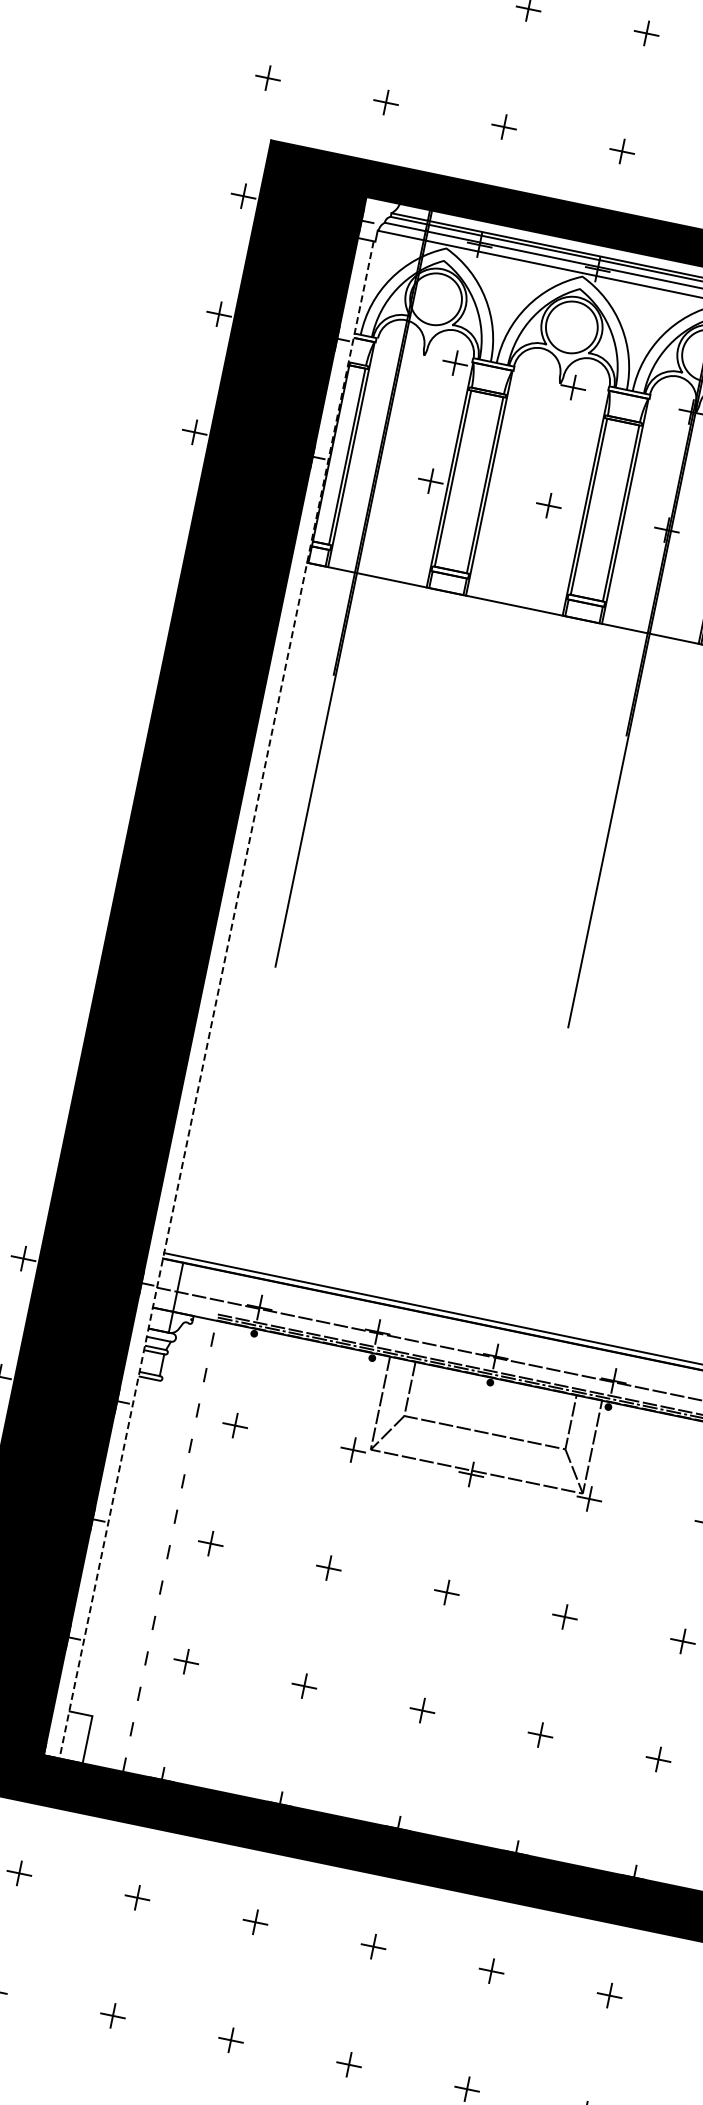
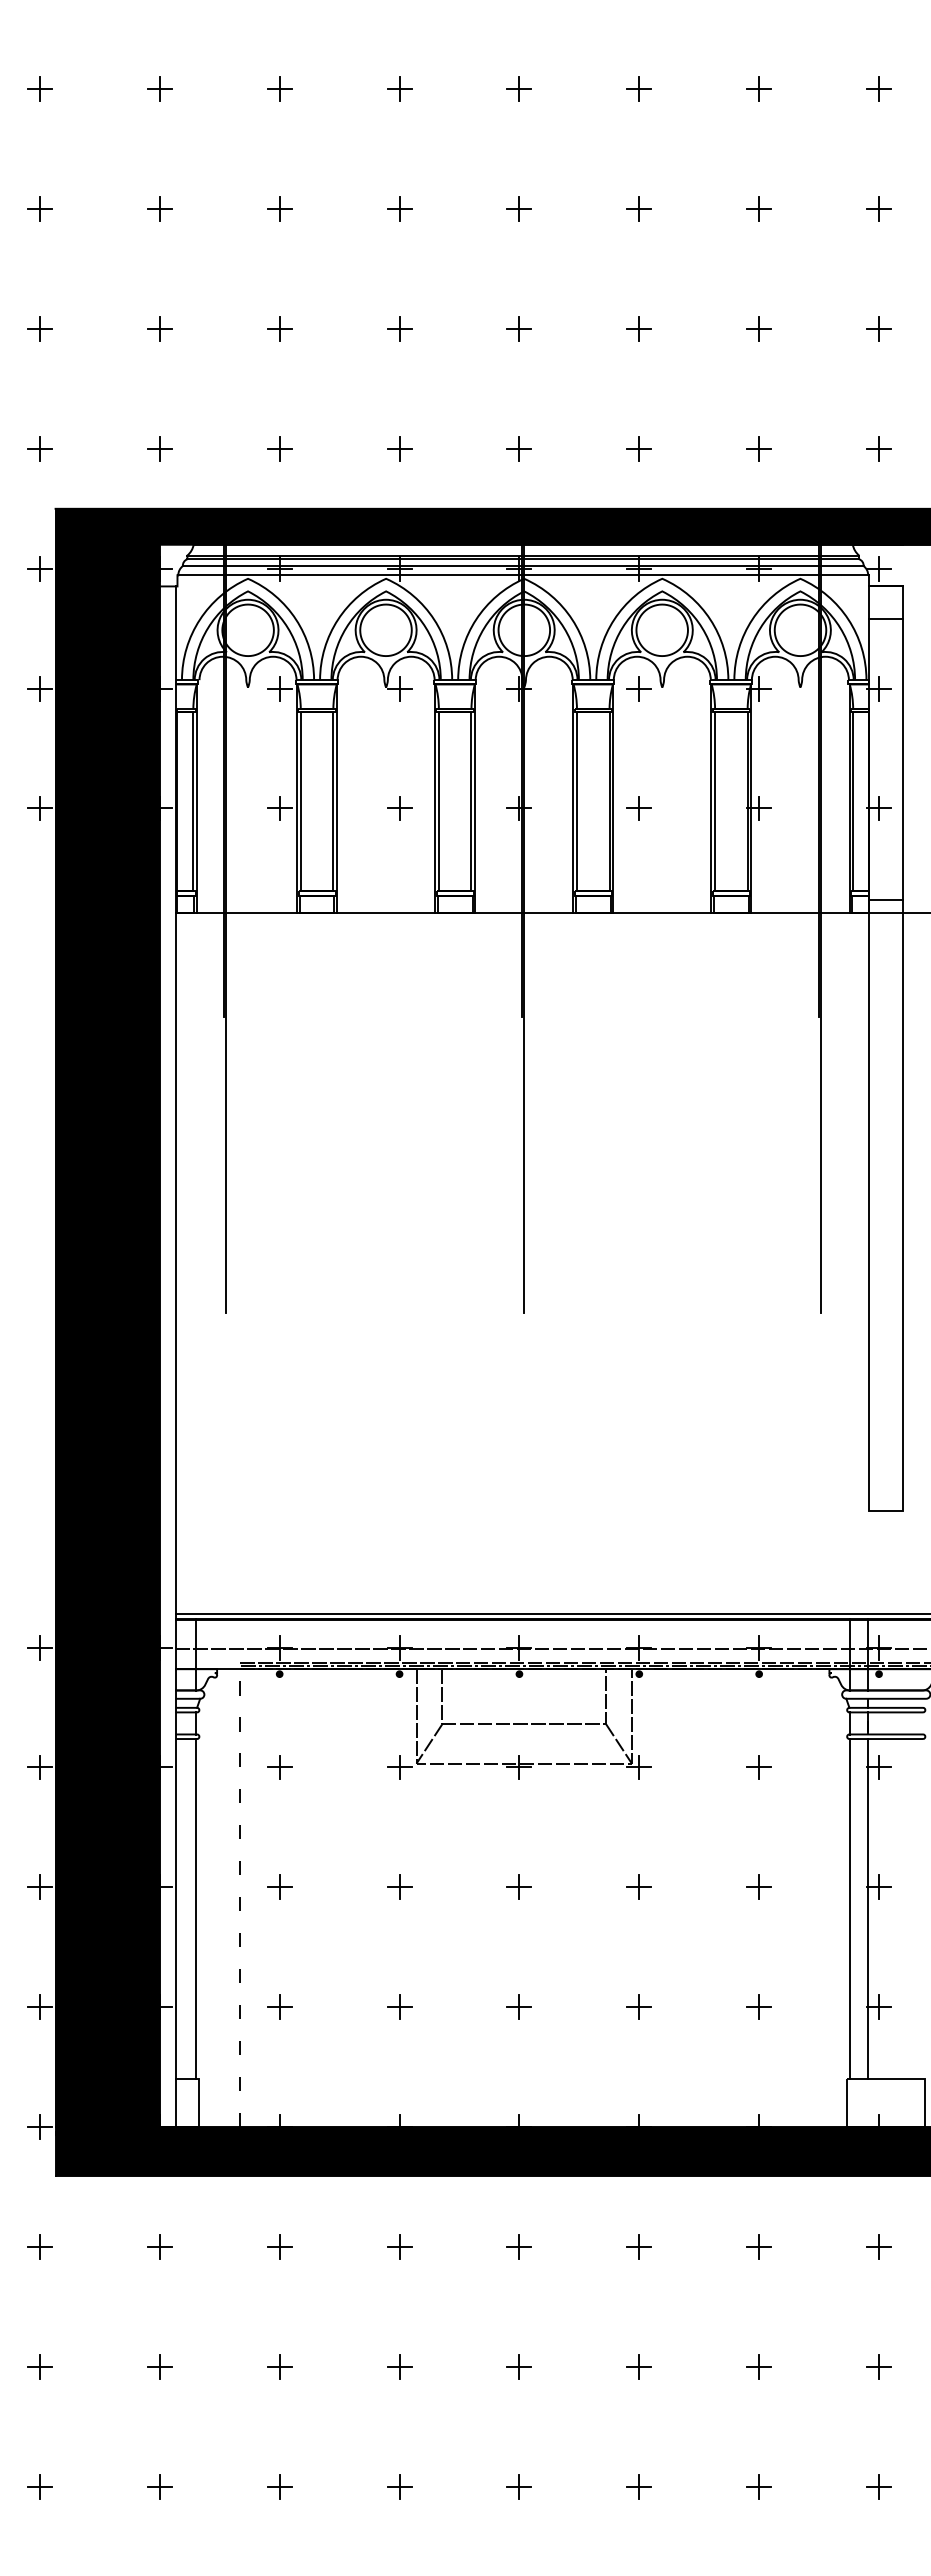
line: (216, 1000) -> (175, 1357), dashed -> solid
line: (124, 1548) -> (196, 1909), added

